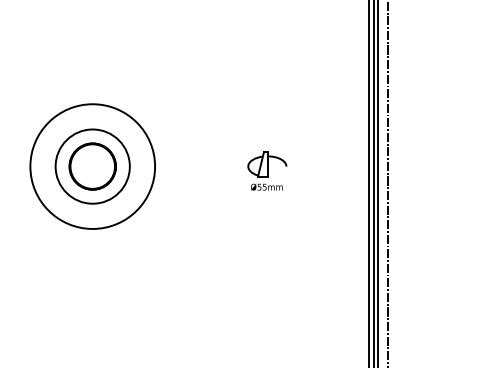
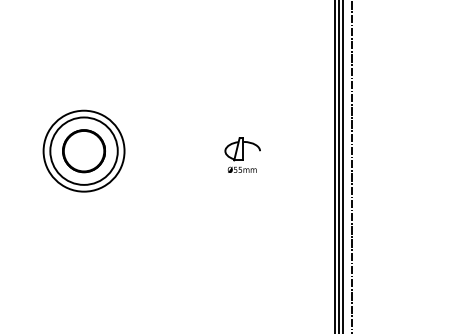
circle: (92, 166) -> (83, 151), size x0.71

